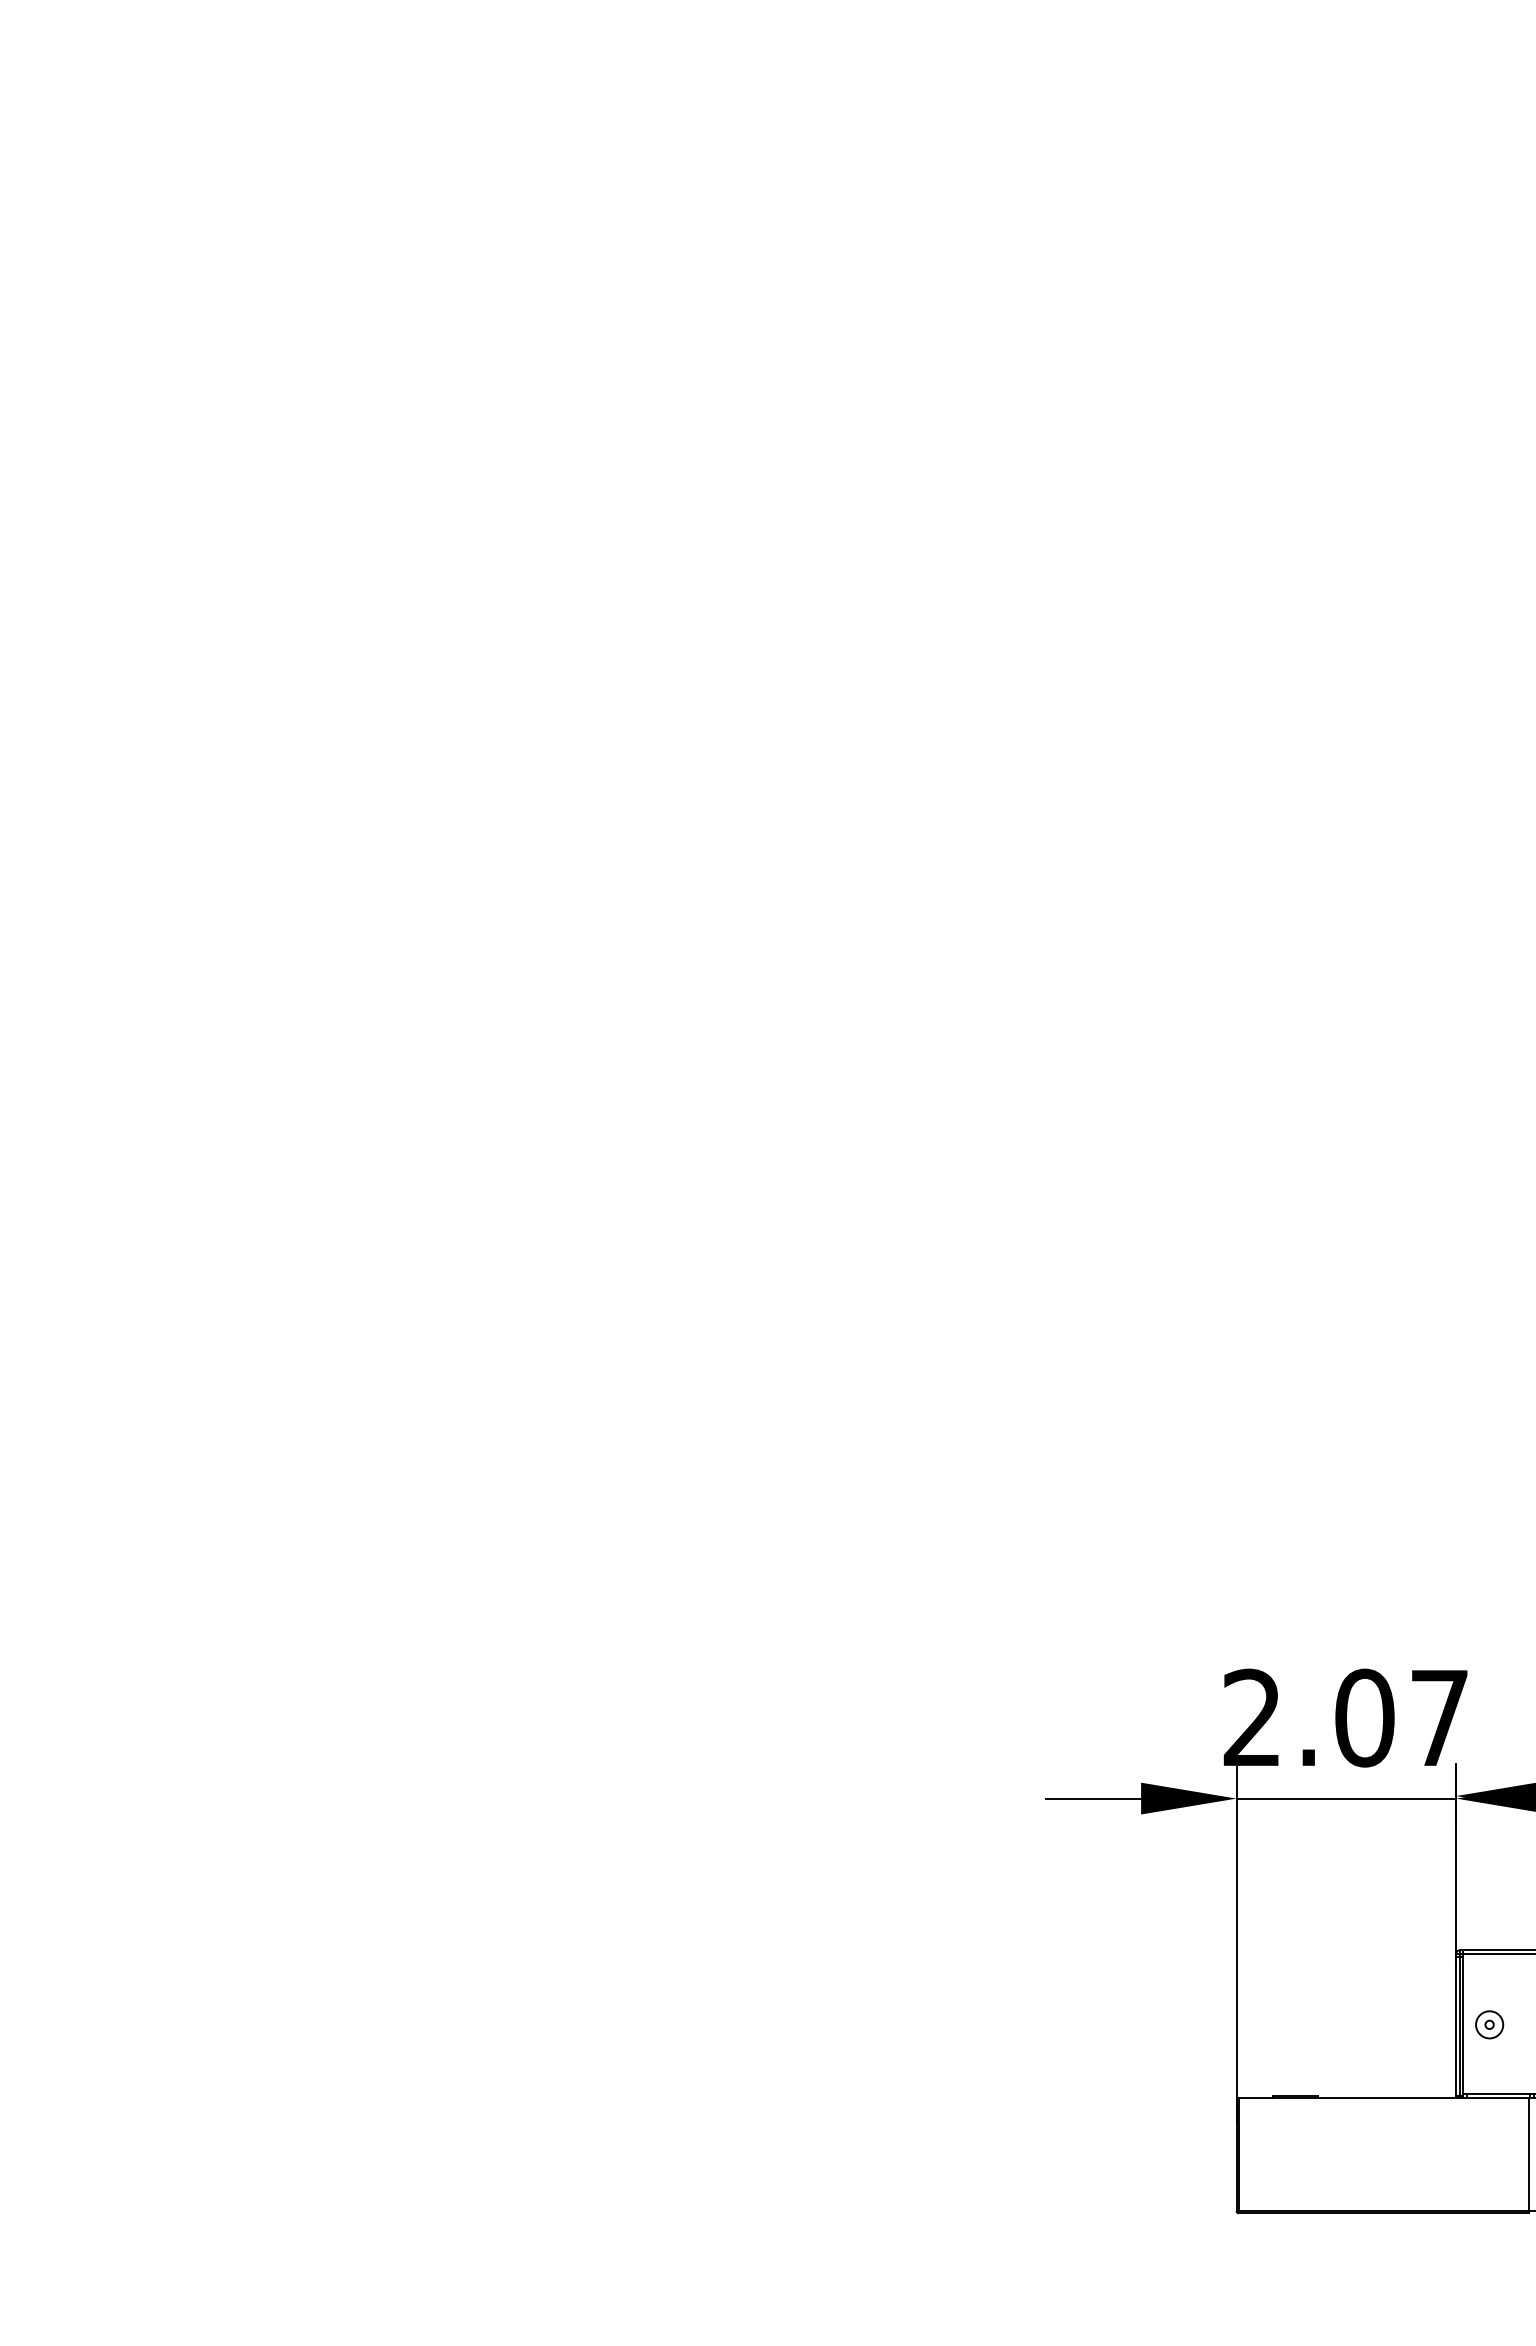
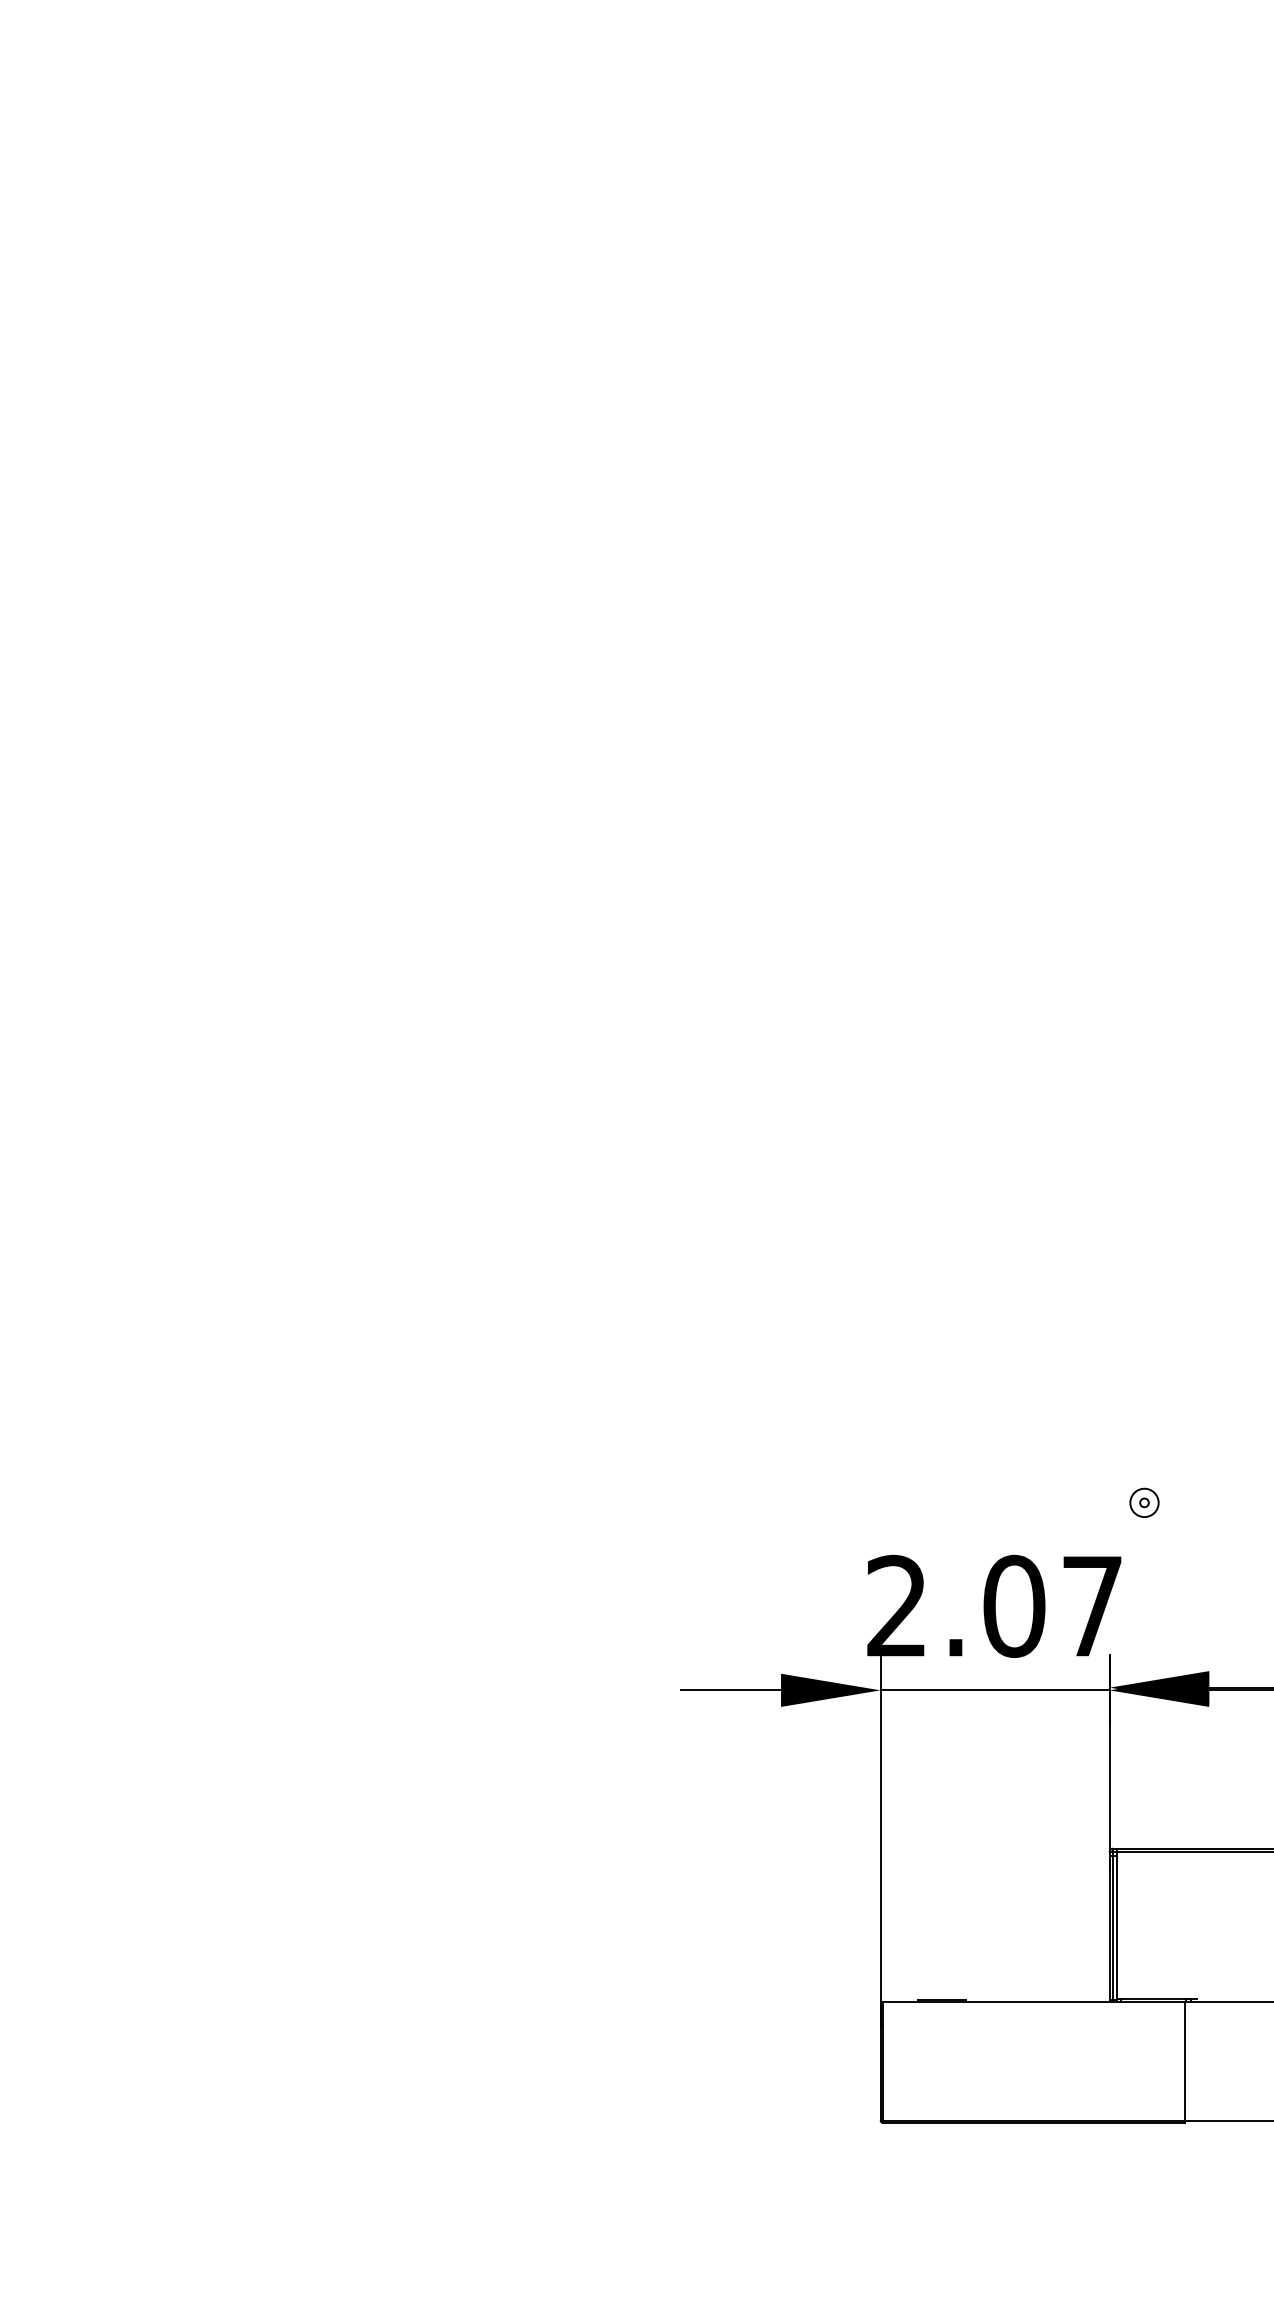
part: (1489, 2024) -> (1144, 1502), moved

